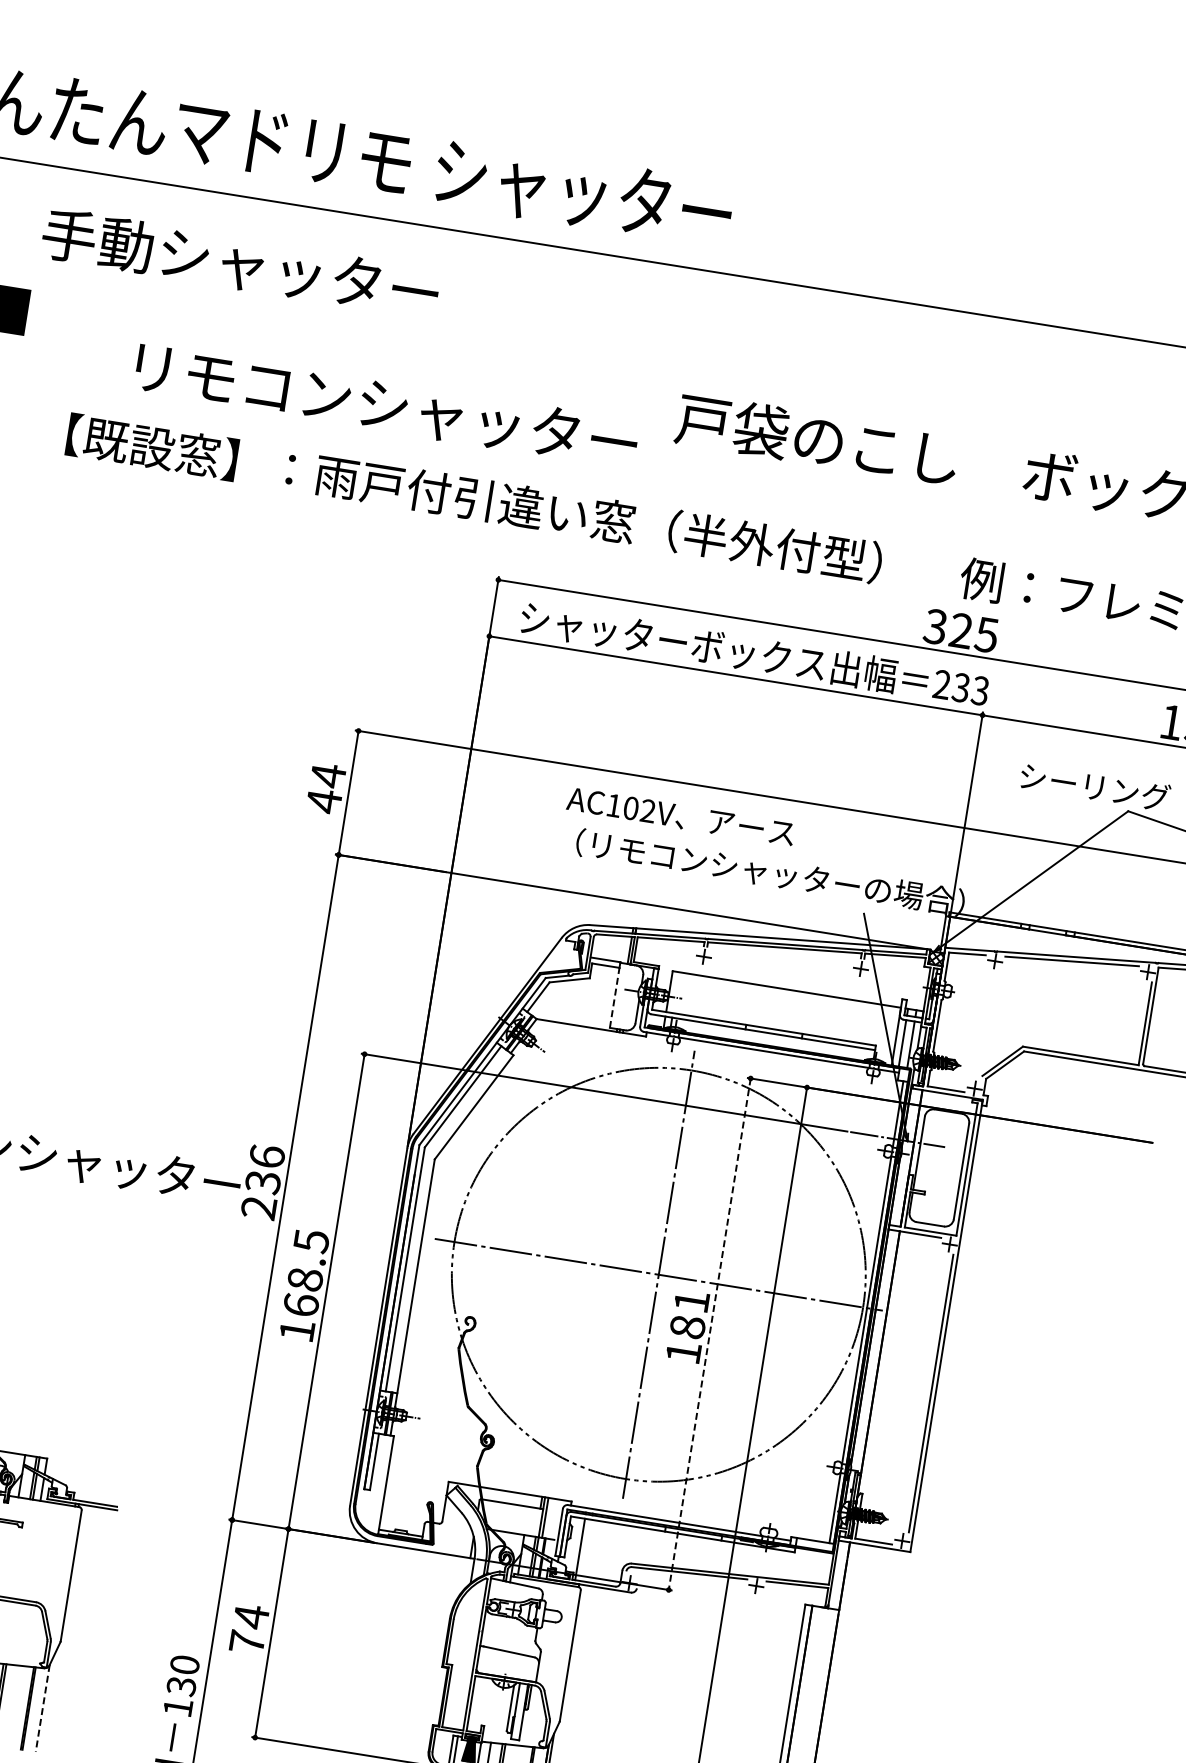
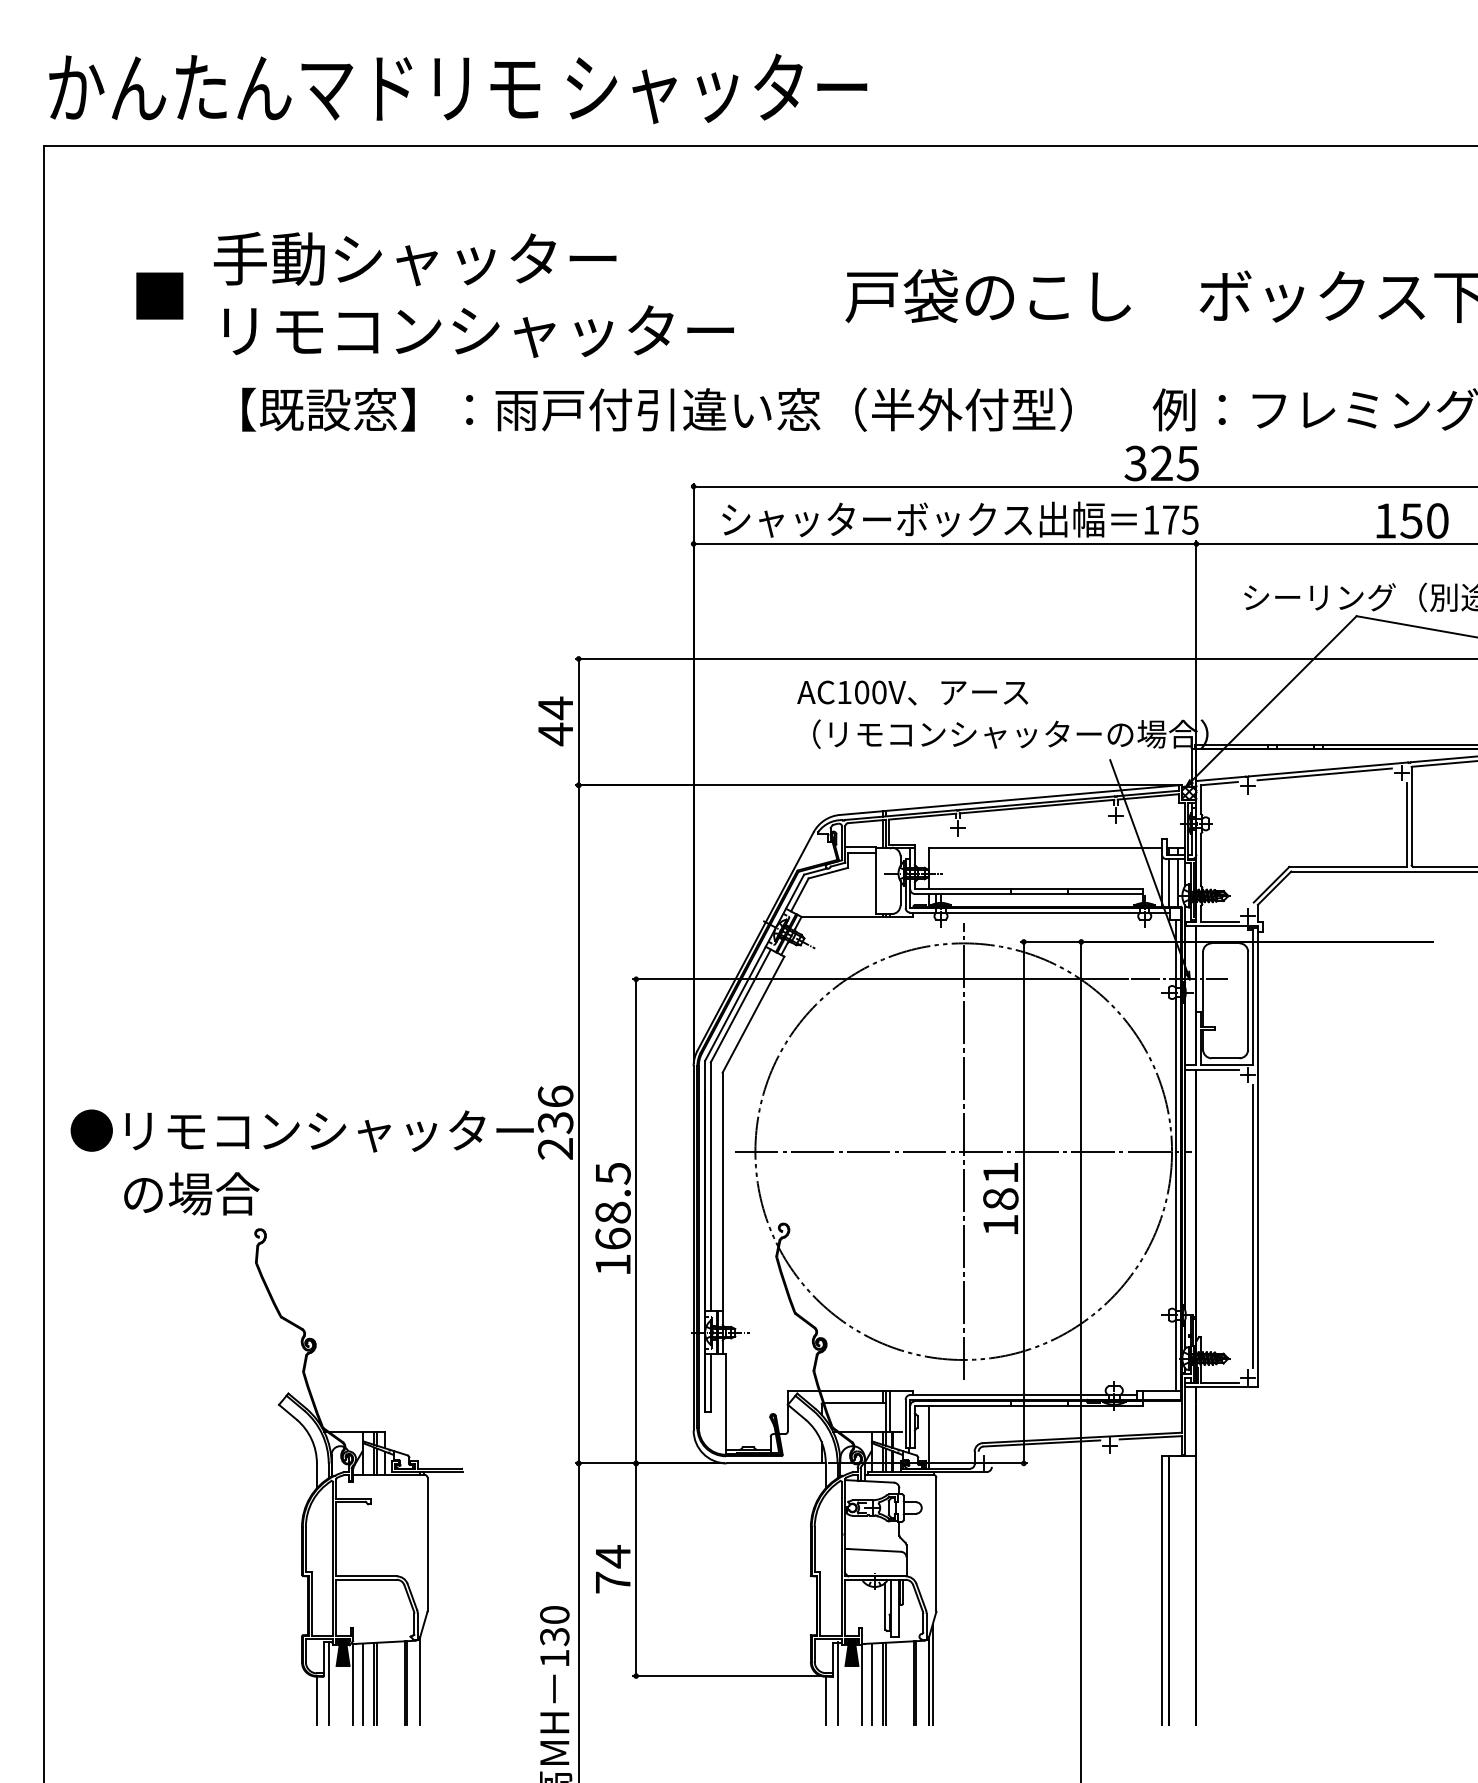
text: (240, 262) -> (414, 258), moved
text: (386, 406) -> (478, 331), moved
text: (960, 687) -> (1170, 519), 233 -> 175
text: (648, 811) -> (879, 692), AC102V -> AC100V
line: (614, 997) -> (875, 883), dashed -> solid
line: (709, 1334) -> (1023, 1202), dashed -> solid
line: (42, 1709) -> (420, 1681), dashed -> solid

